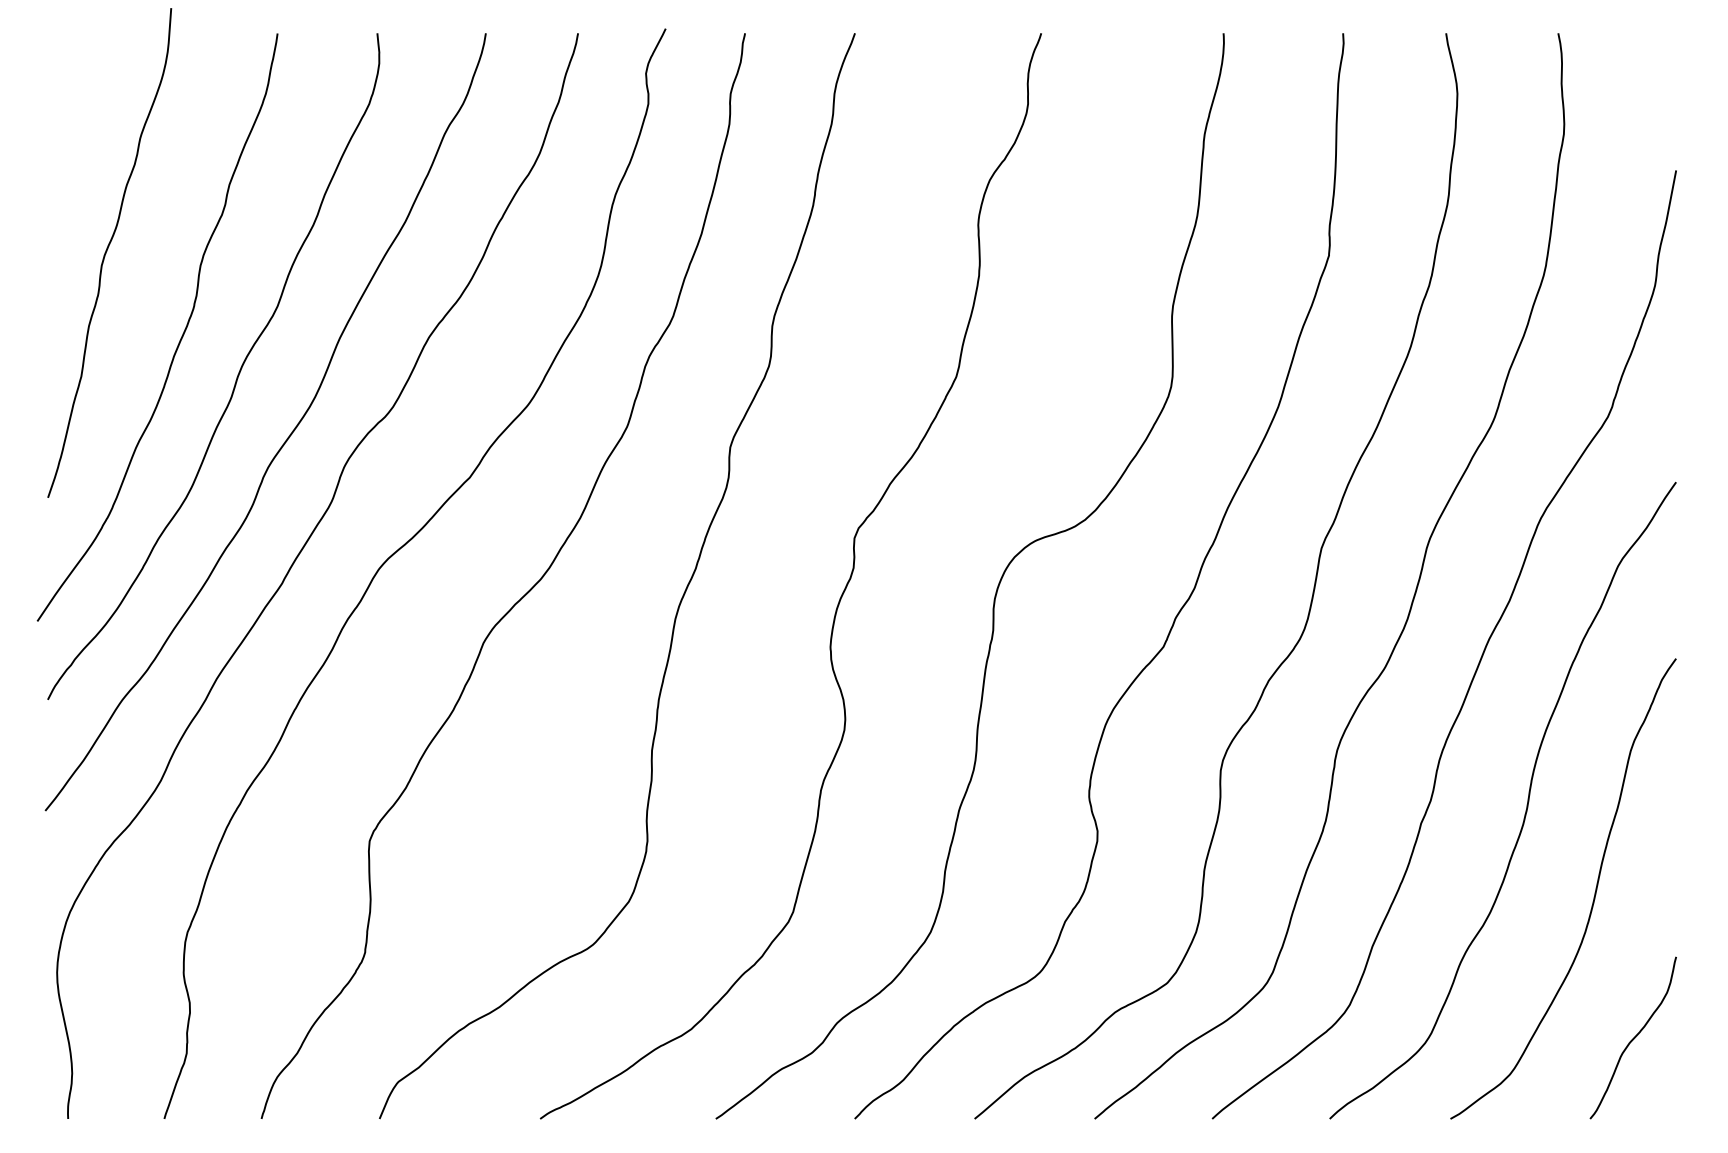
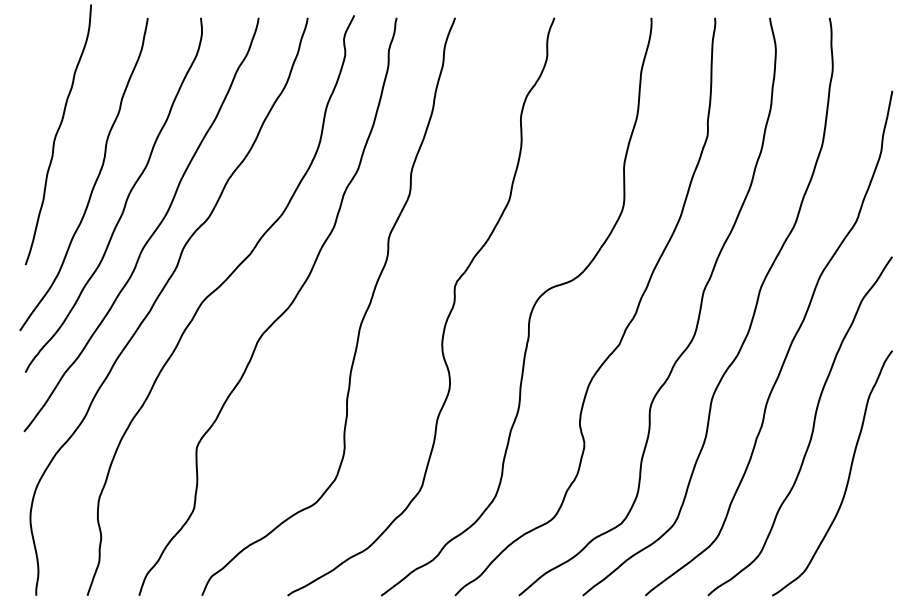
curve: (1633, 1037) -> (869, 552), removed

